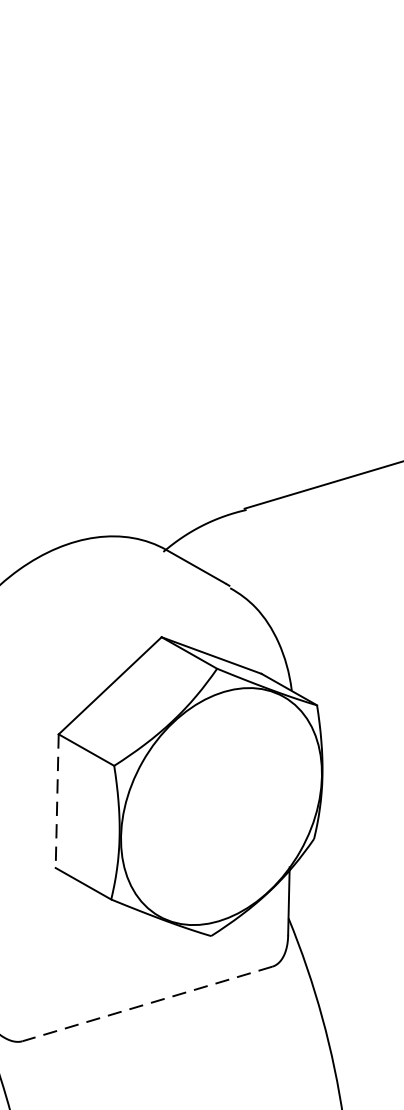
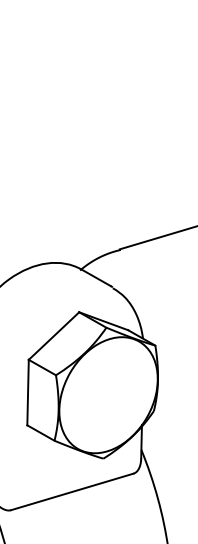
line: (58, 800) -> (28, 392), dashed -> solid
line: (147, 1003) -> (72, 491), dashed -> solid

